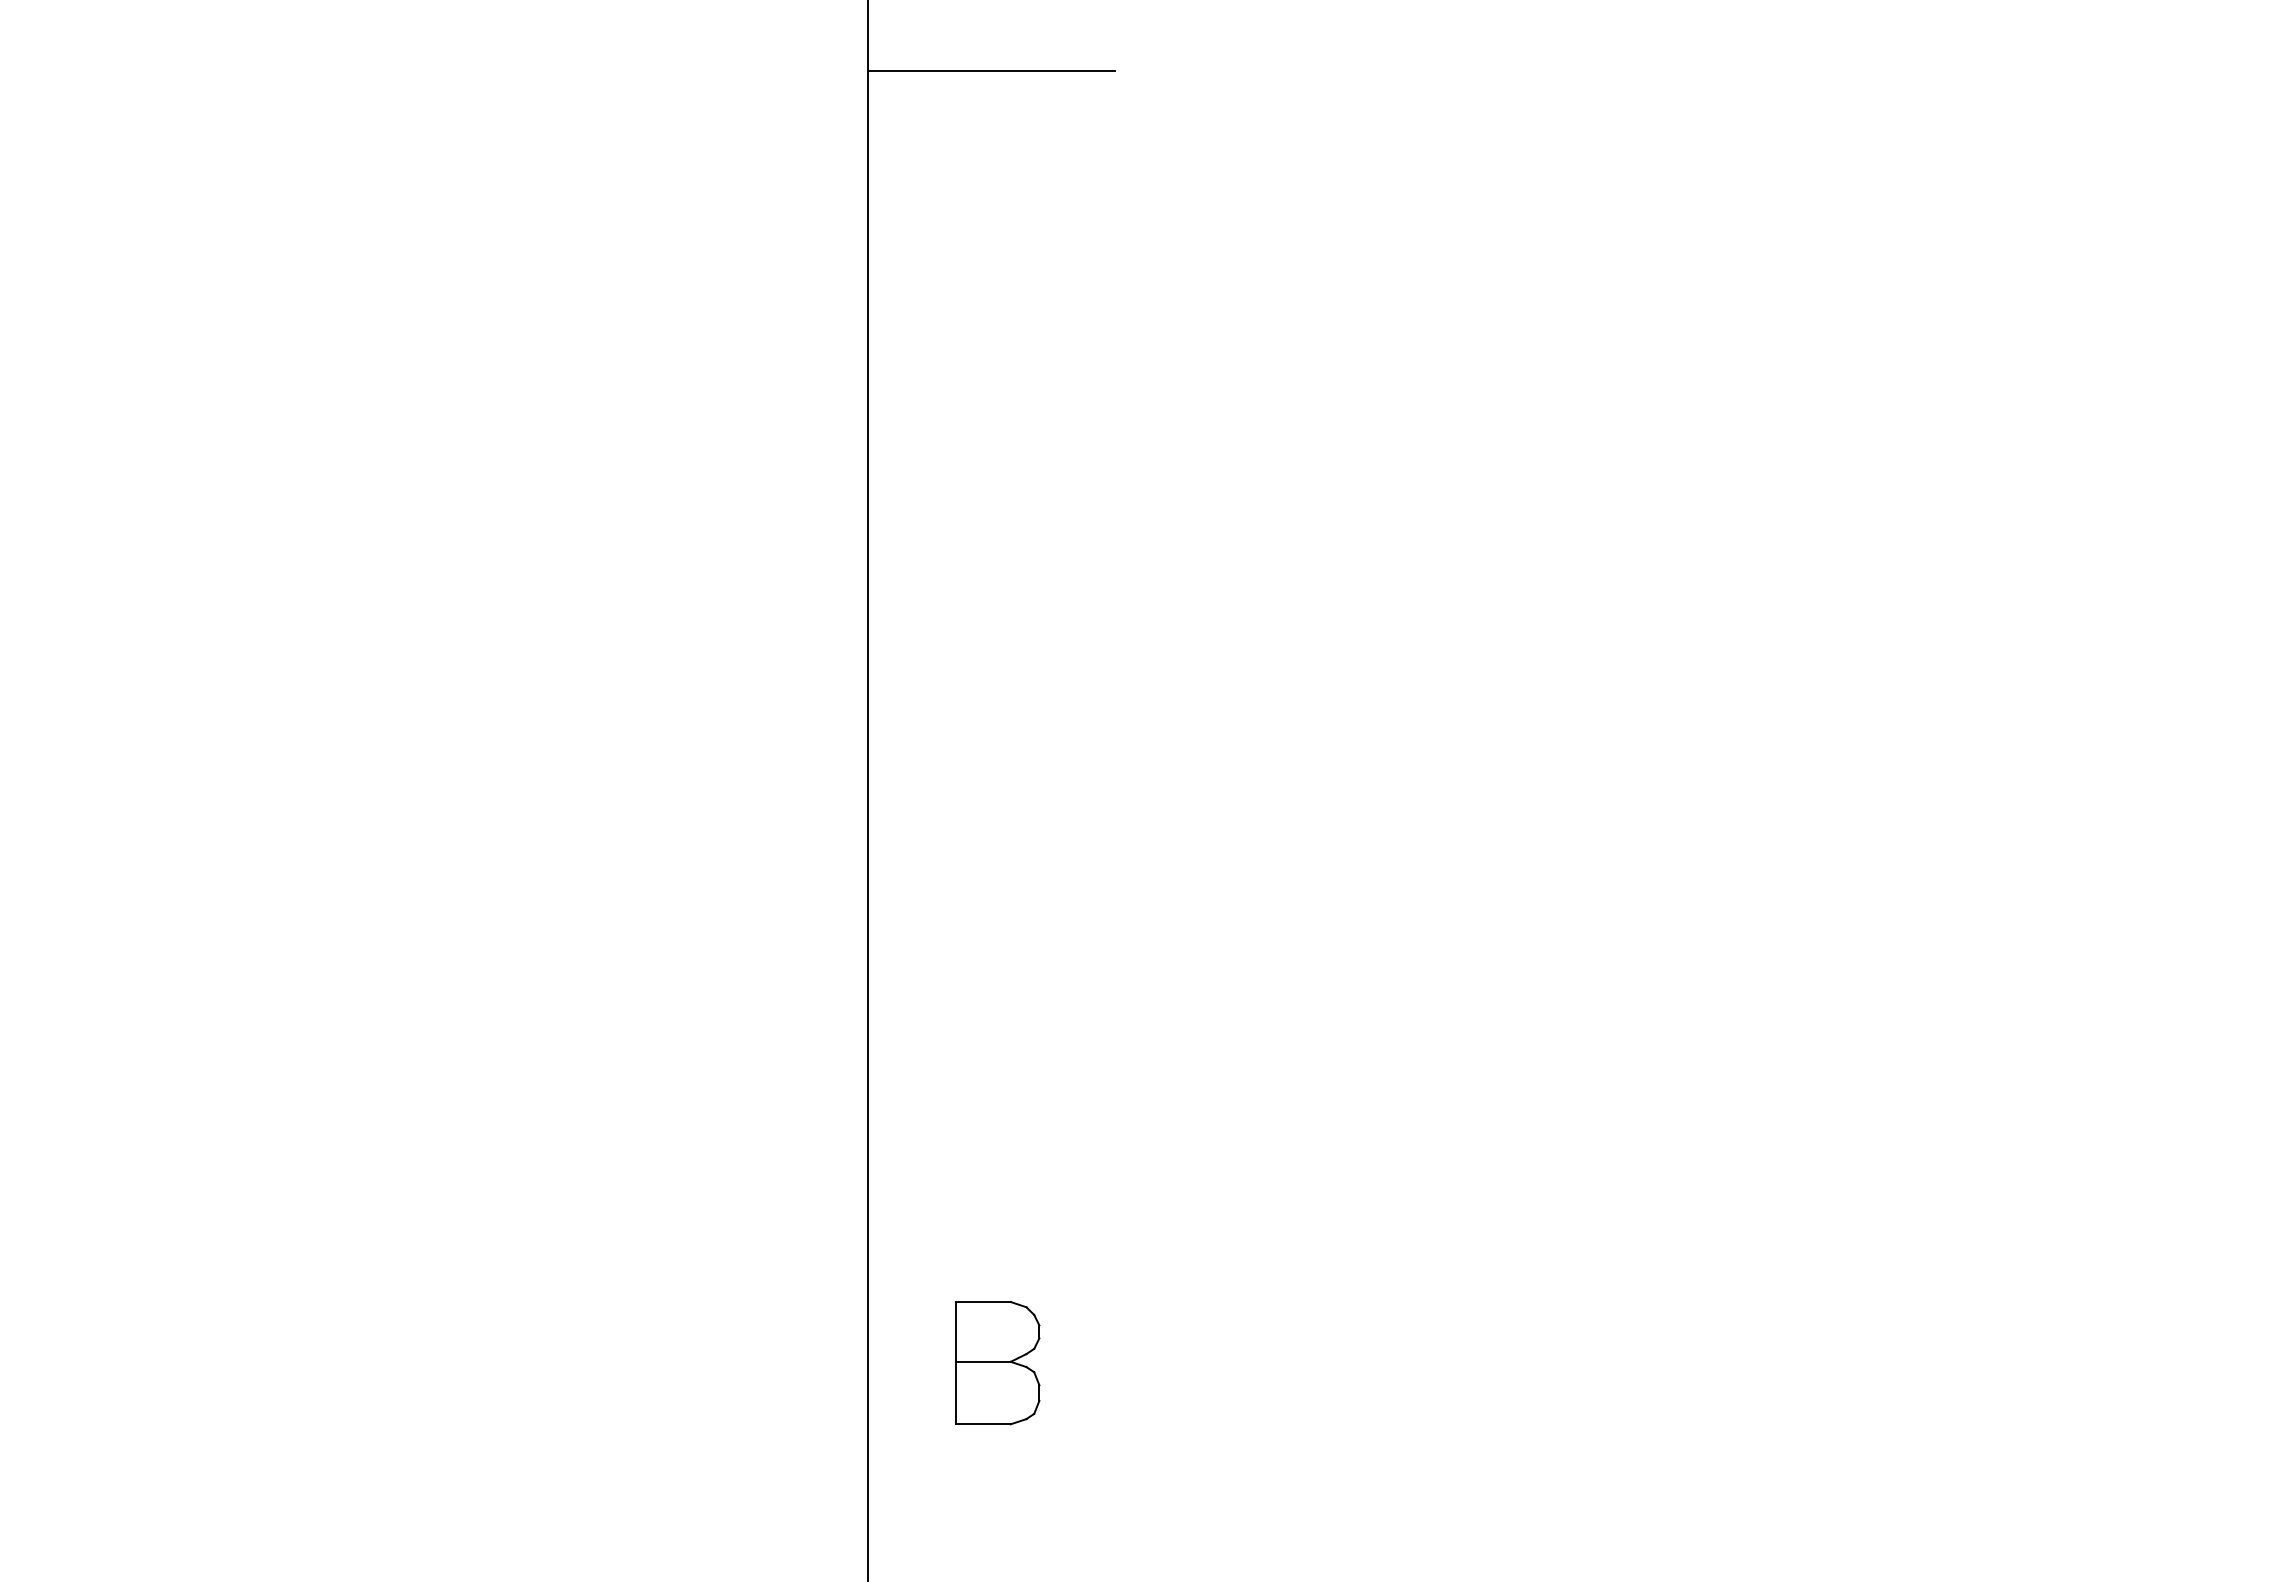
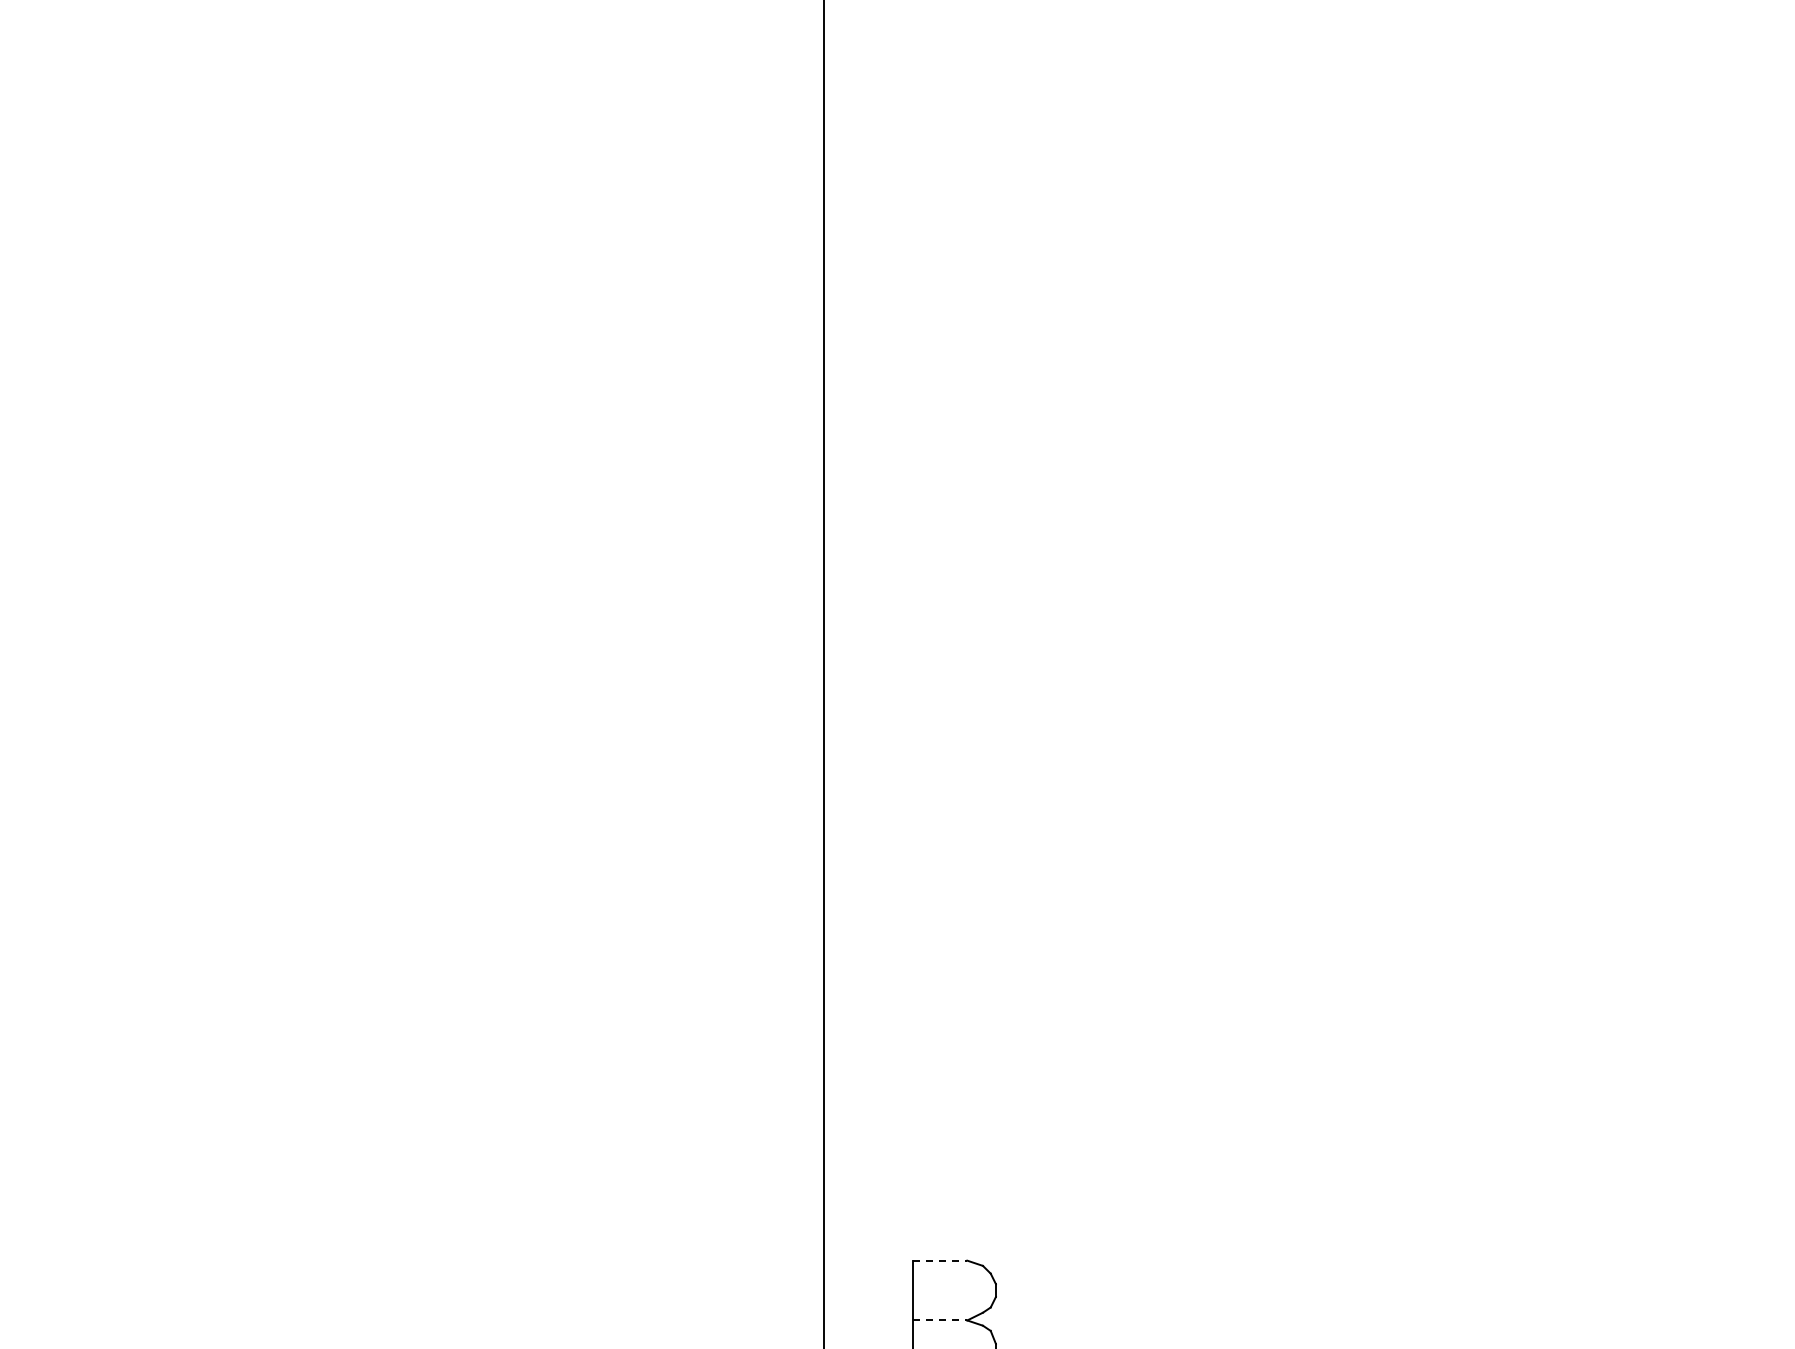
line: (990, 71) -> (947, 30), removed
line: (983, 1302) -> (940, 1261), solid -> dashed
line: (983, 1361) -> (940, 1320), solid -> dashed

